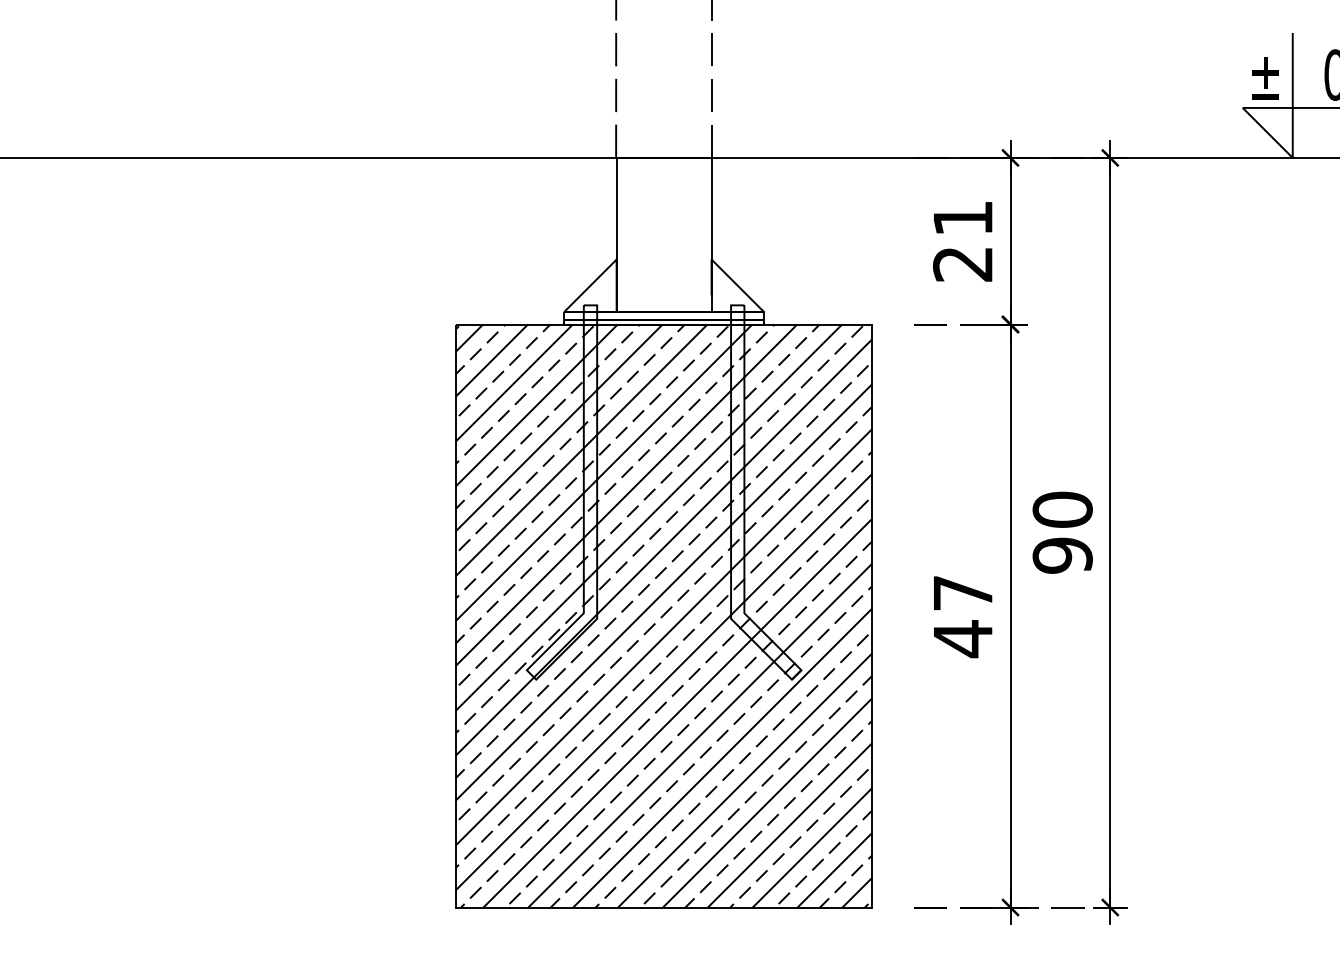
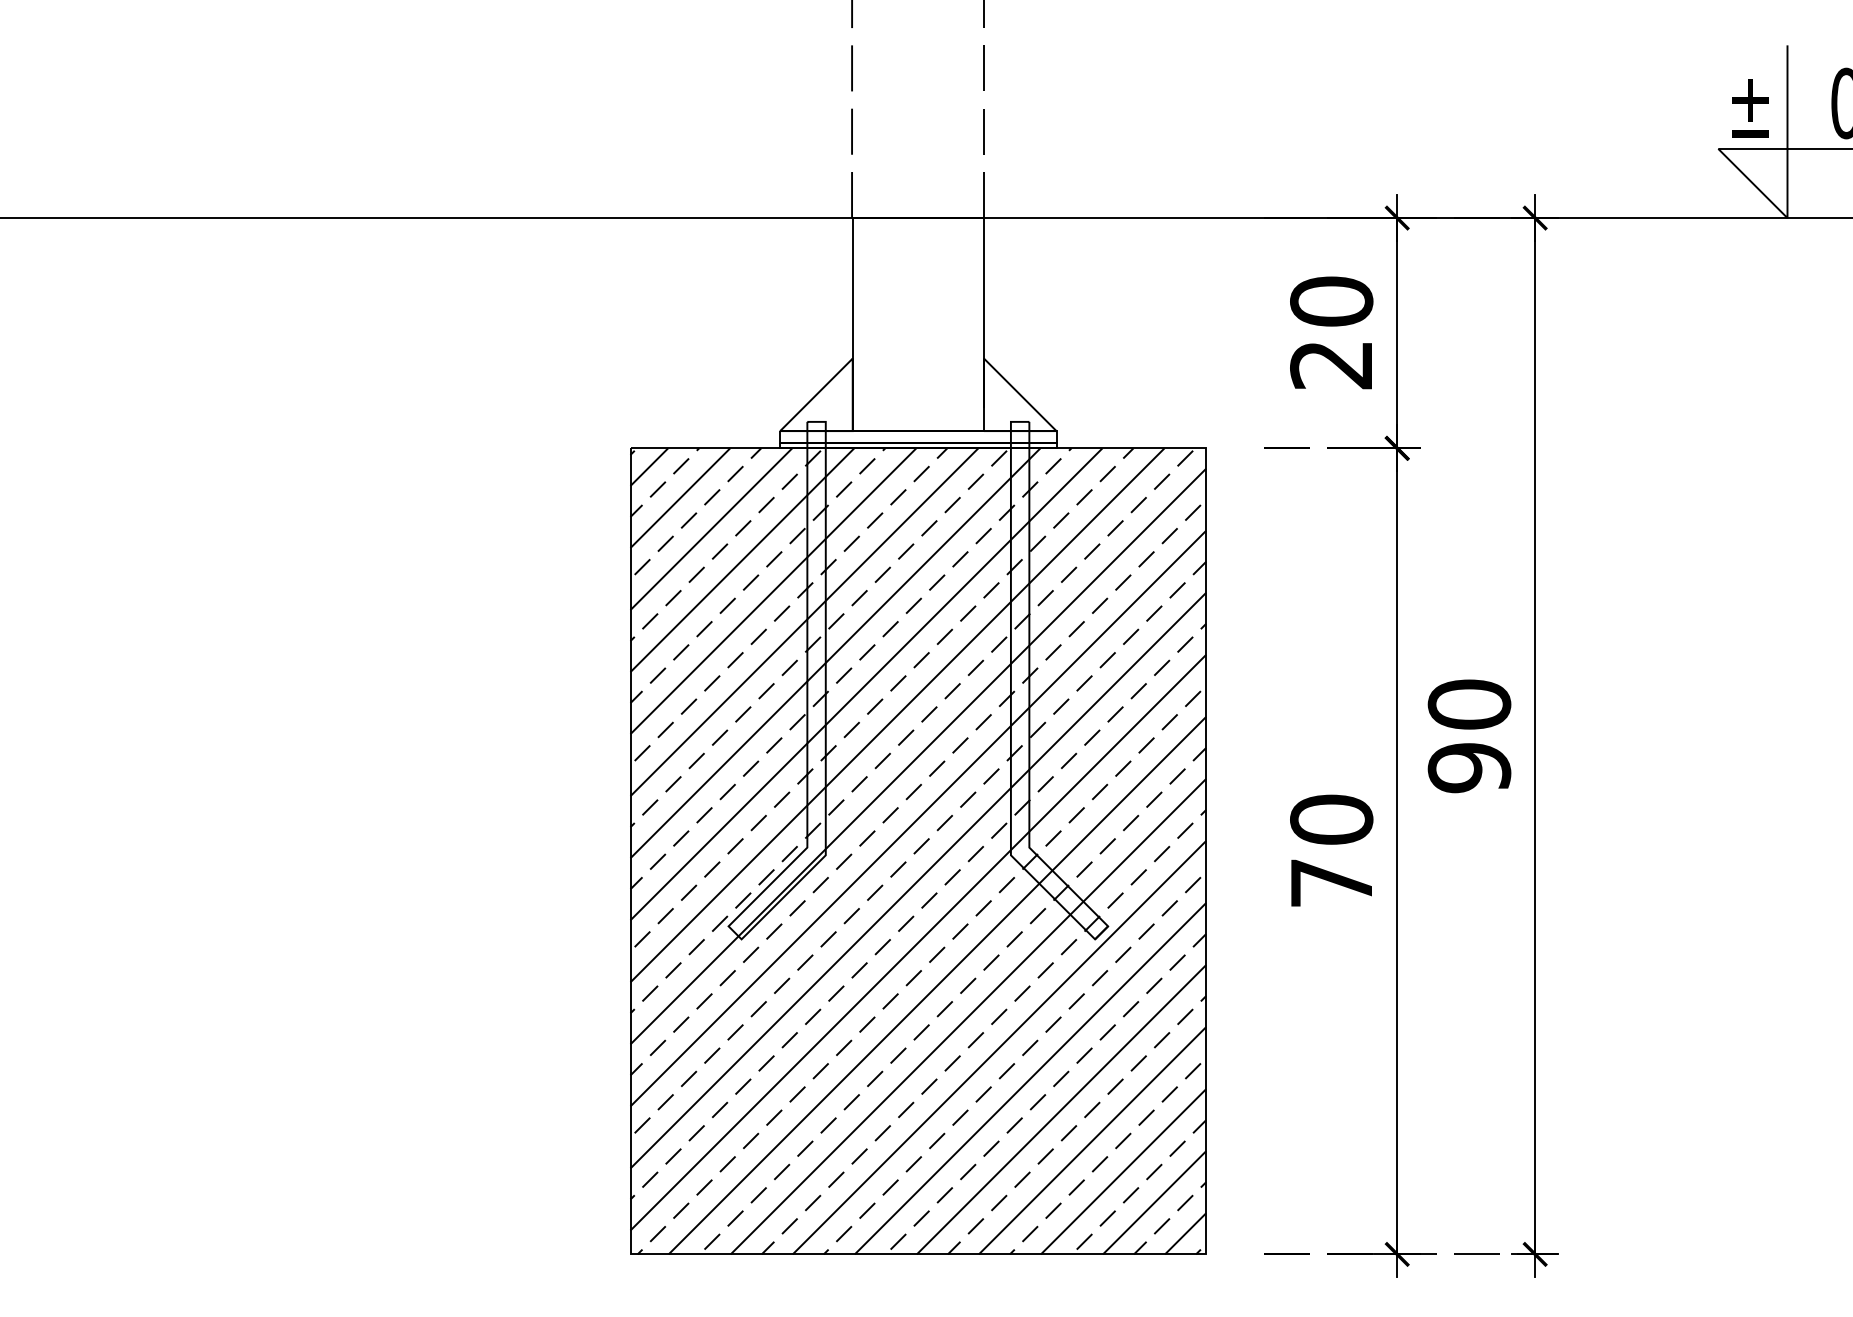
text: (962, 218) -> (1331, 301), 21 -> 20
text: (962, 616) -> (1331, 851), 47 -> 70

